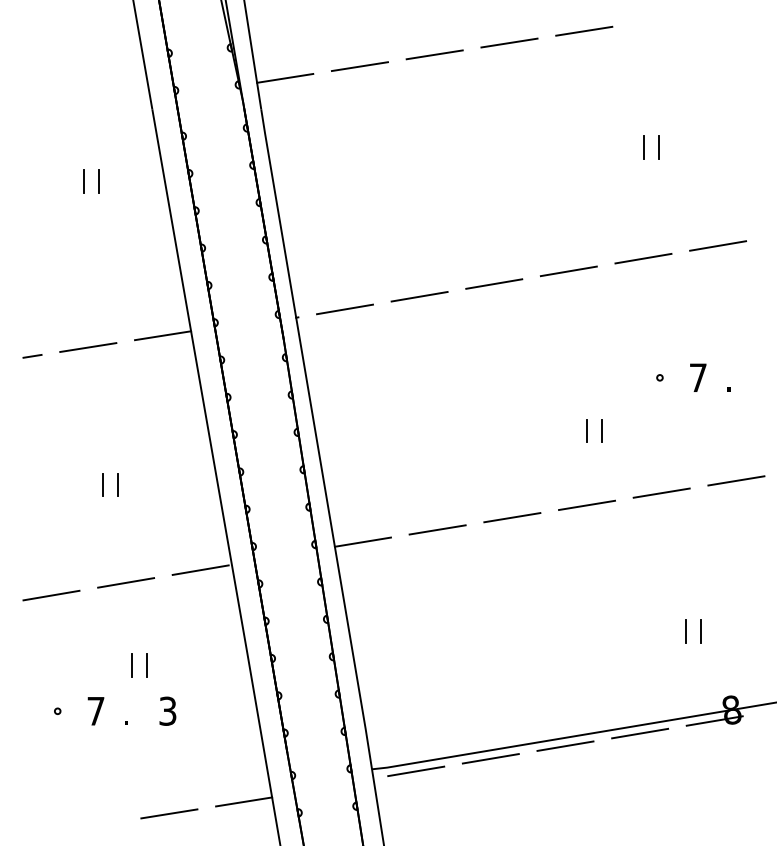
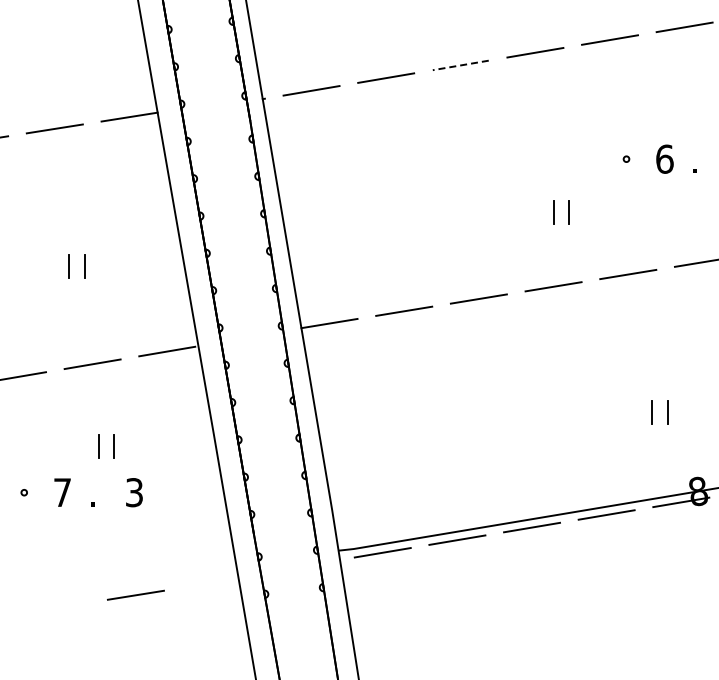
line: (493, 284) -> (460, 65), solid -> dashed
text: (698, 377) -> (665, 158), 7 -> 6
line: (244, 801) -> (211, 582), removed

